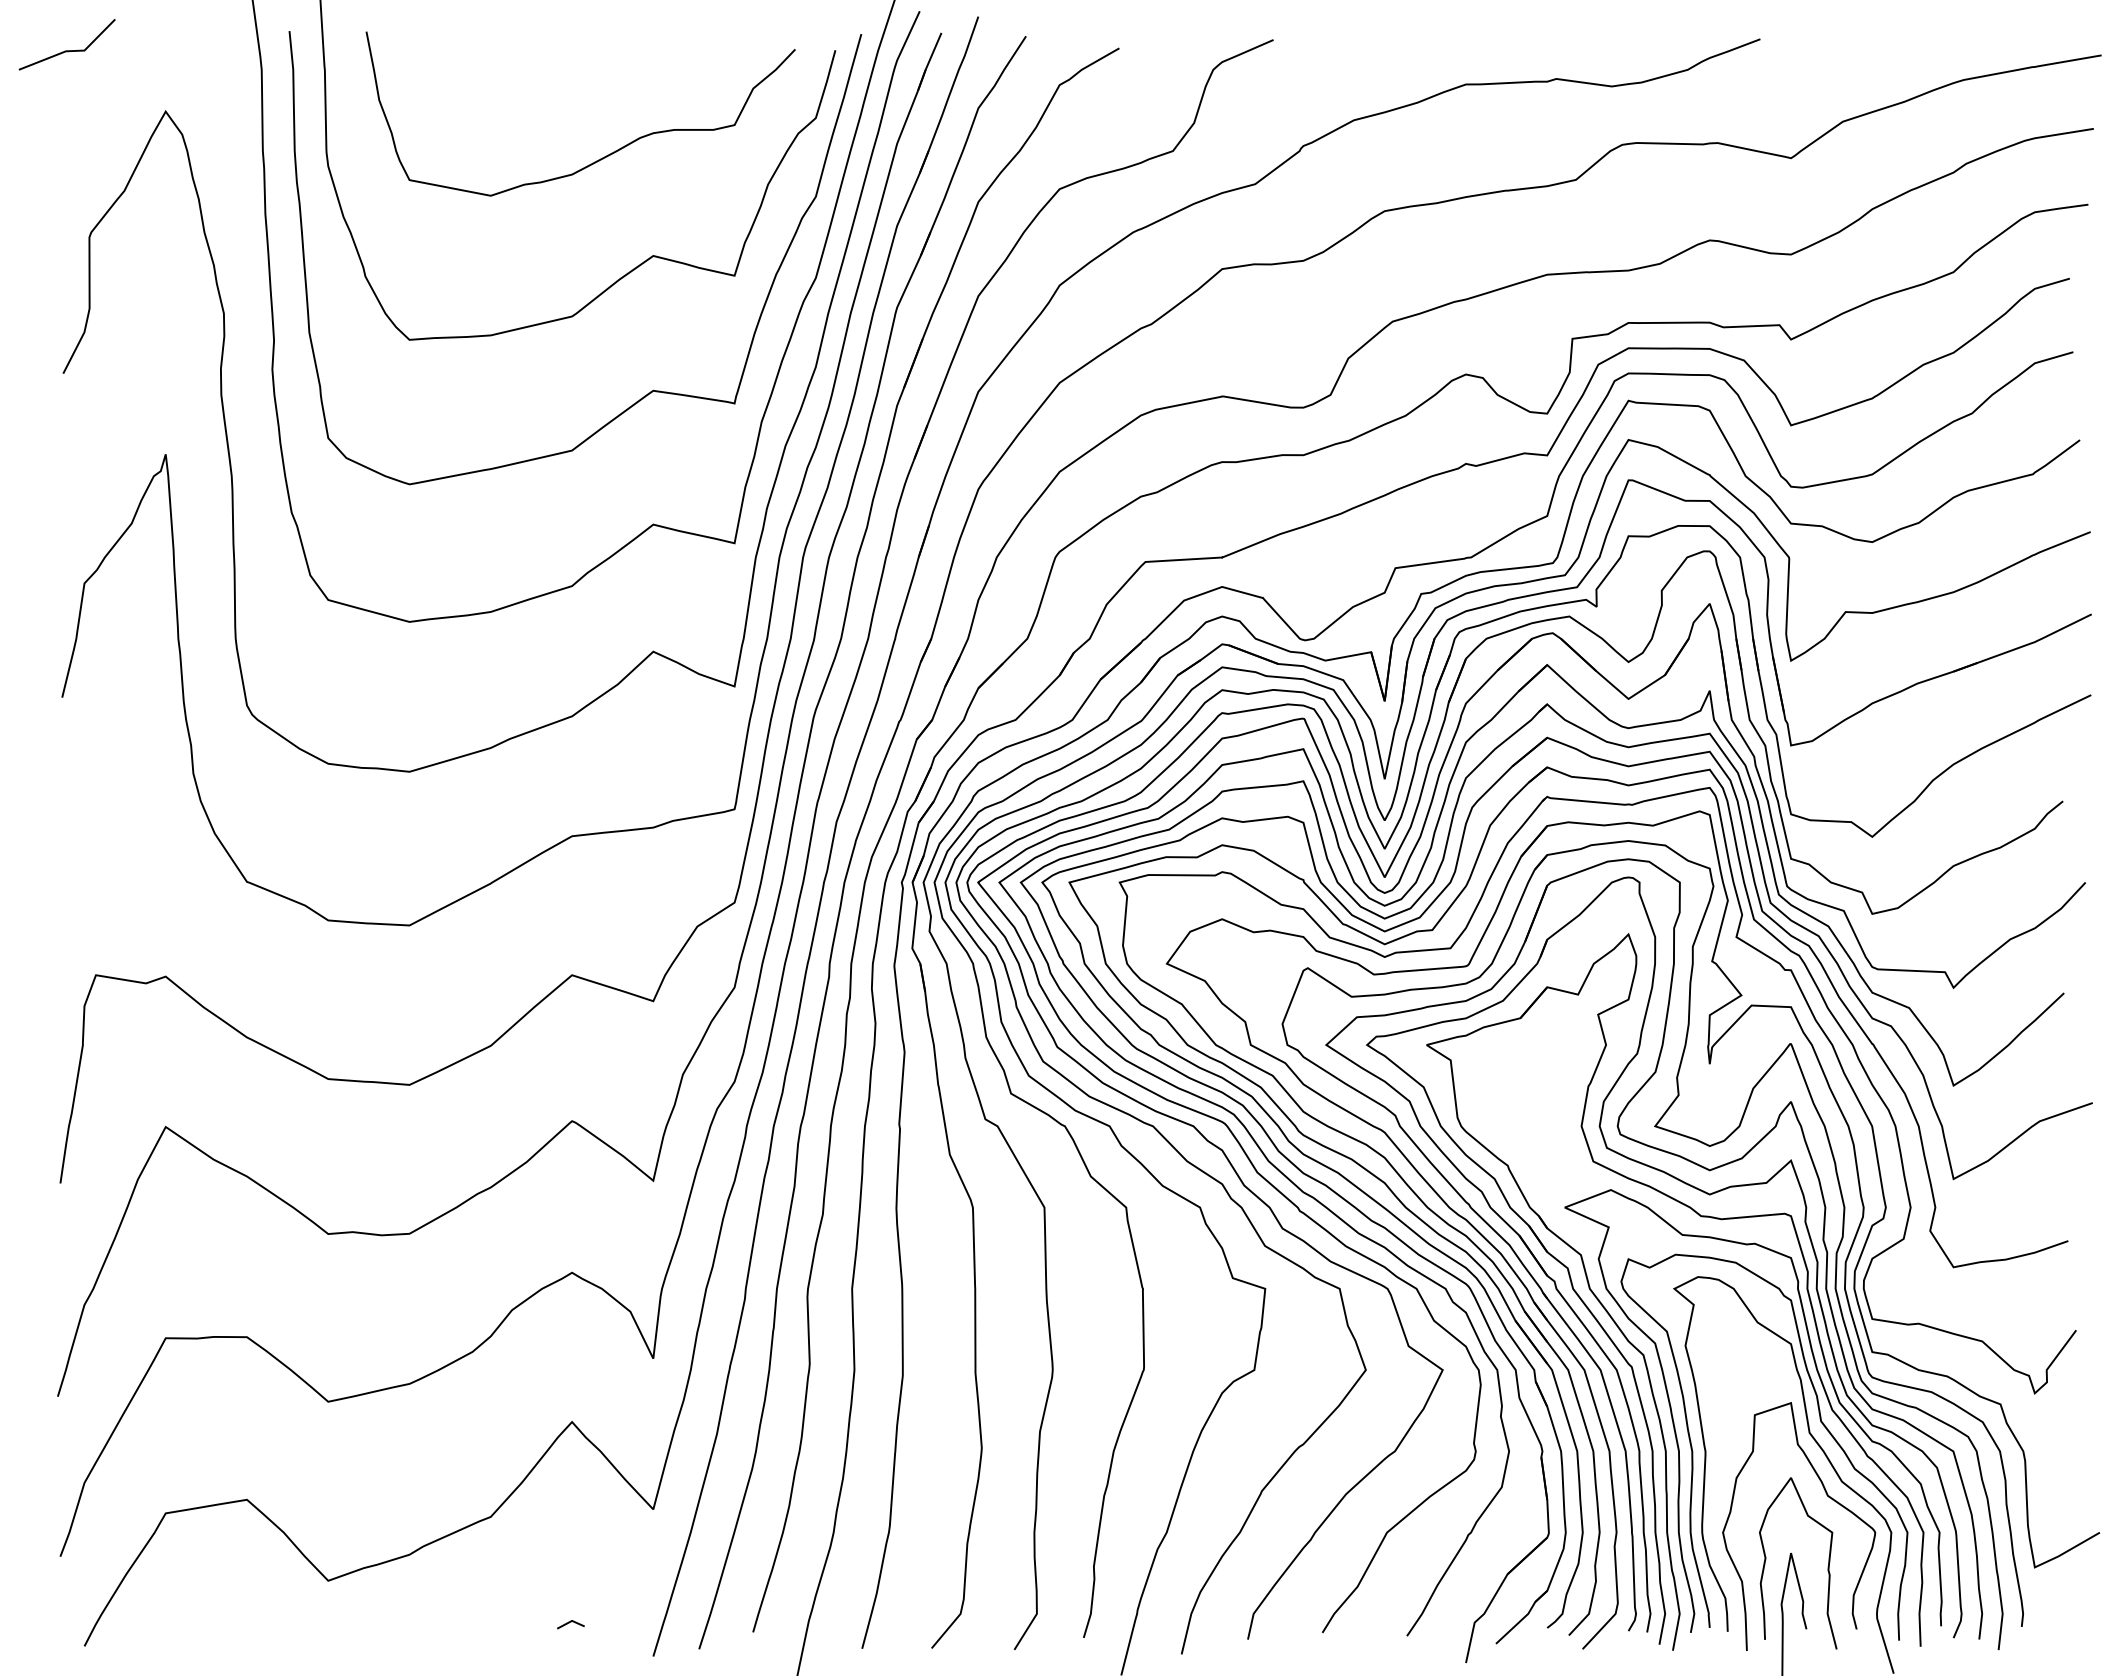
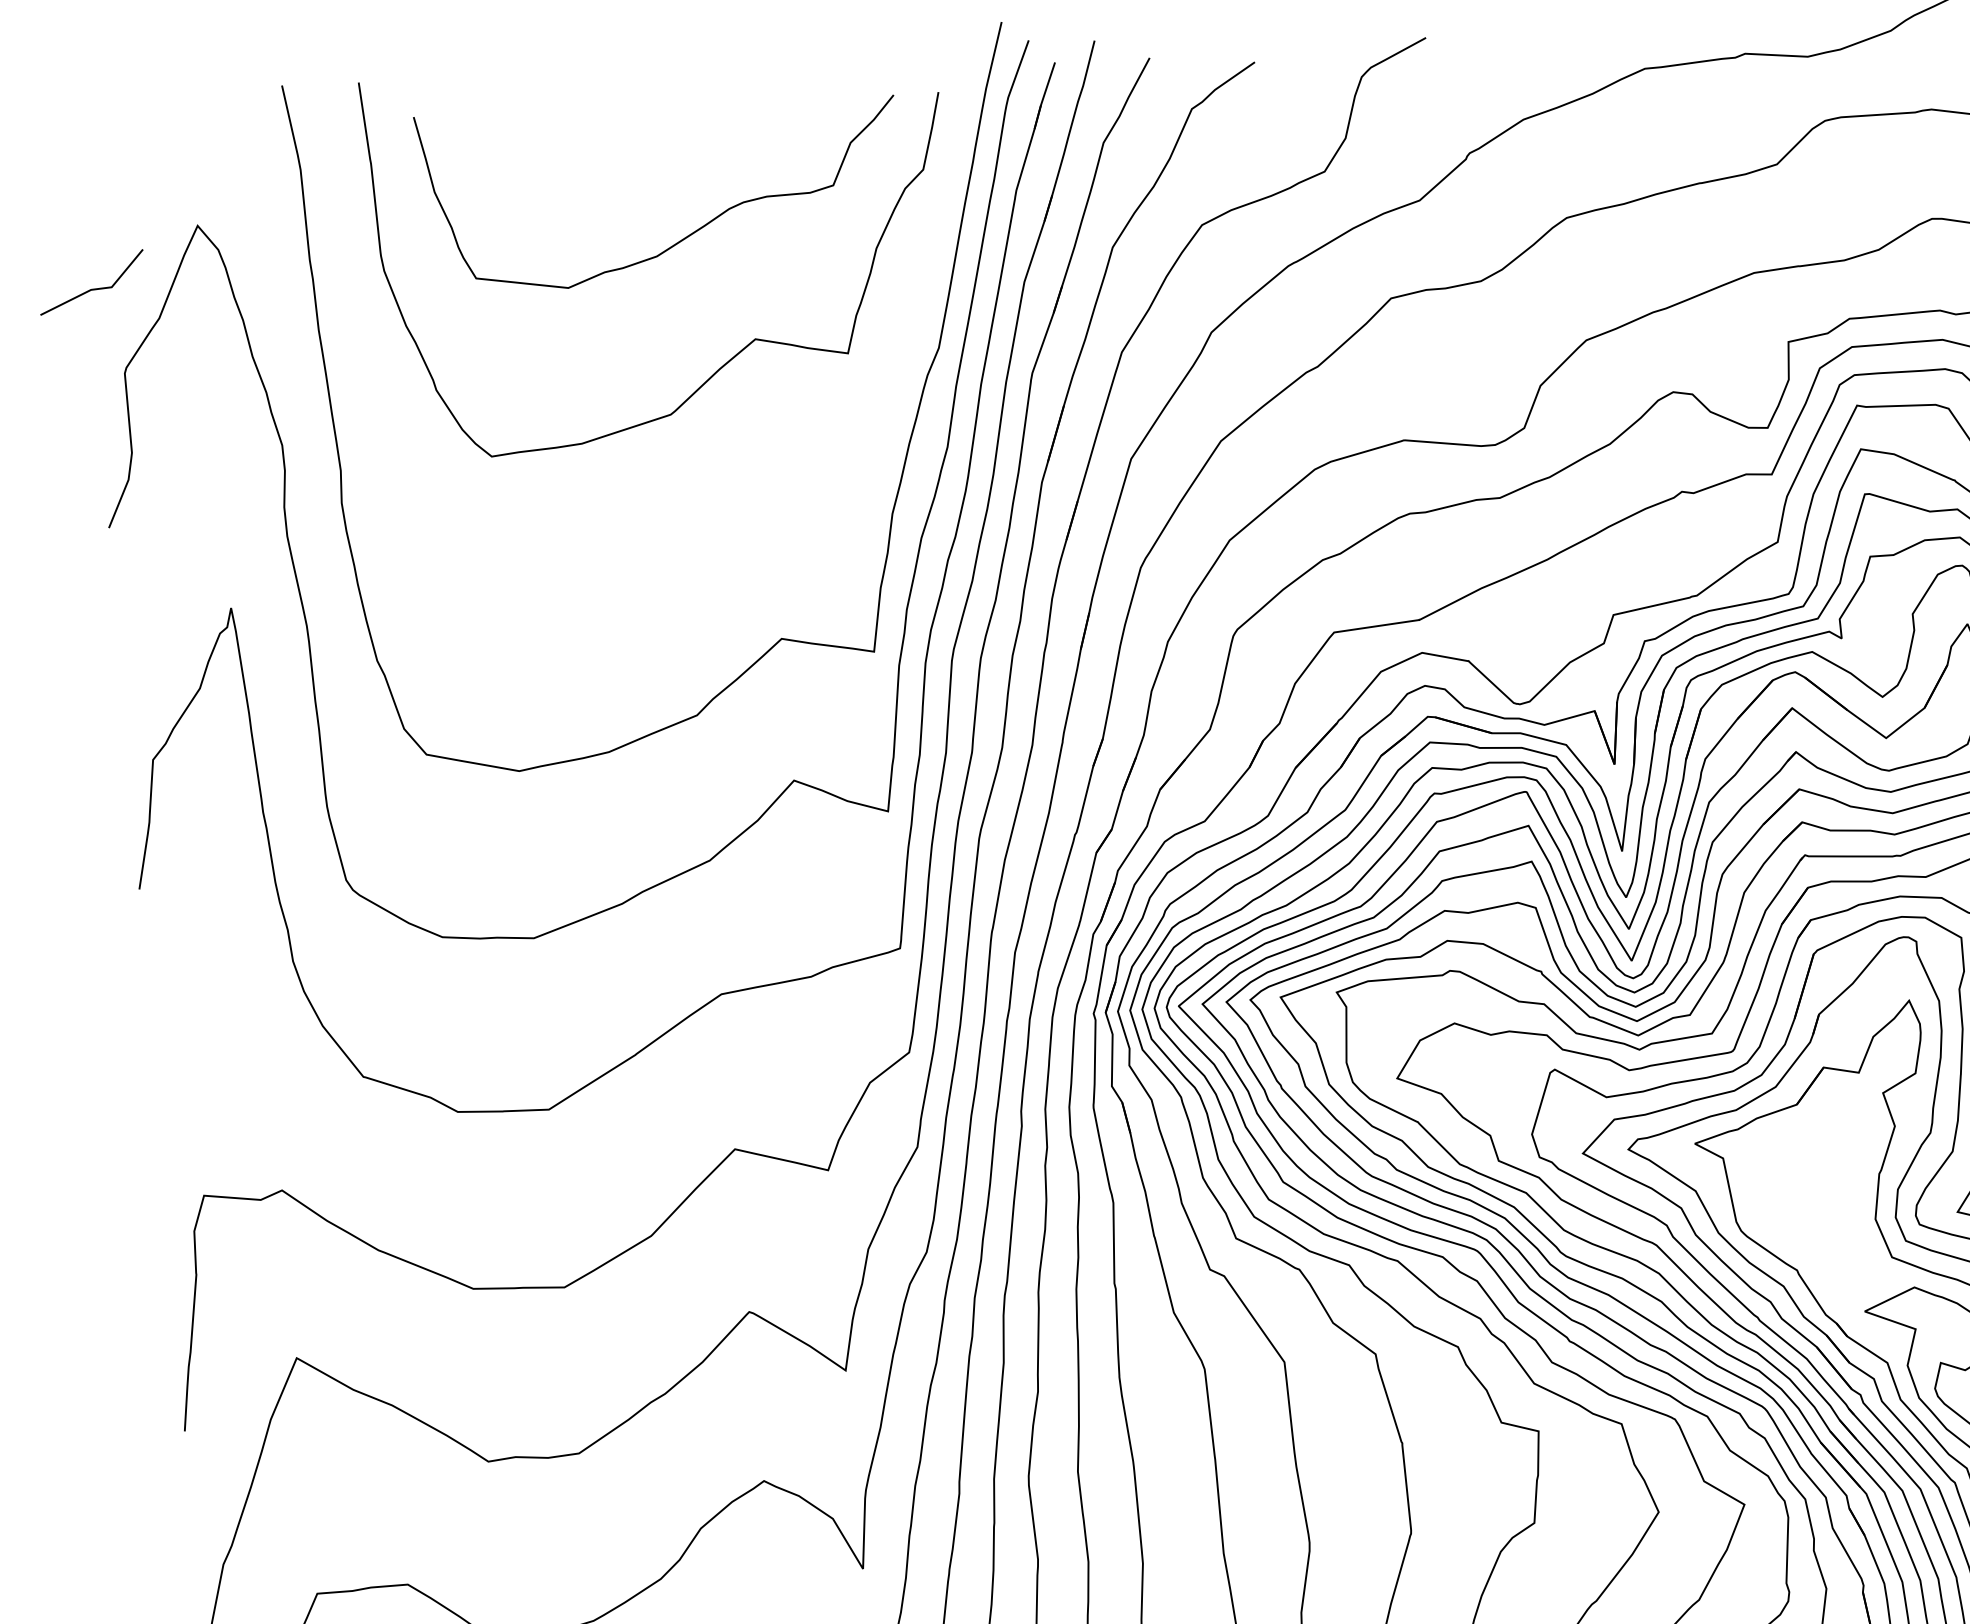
line: (66, 50) -> (91, 288), moved
curve: (651, 390) -> (766, 489), removed

